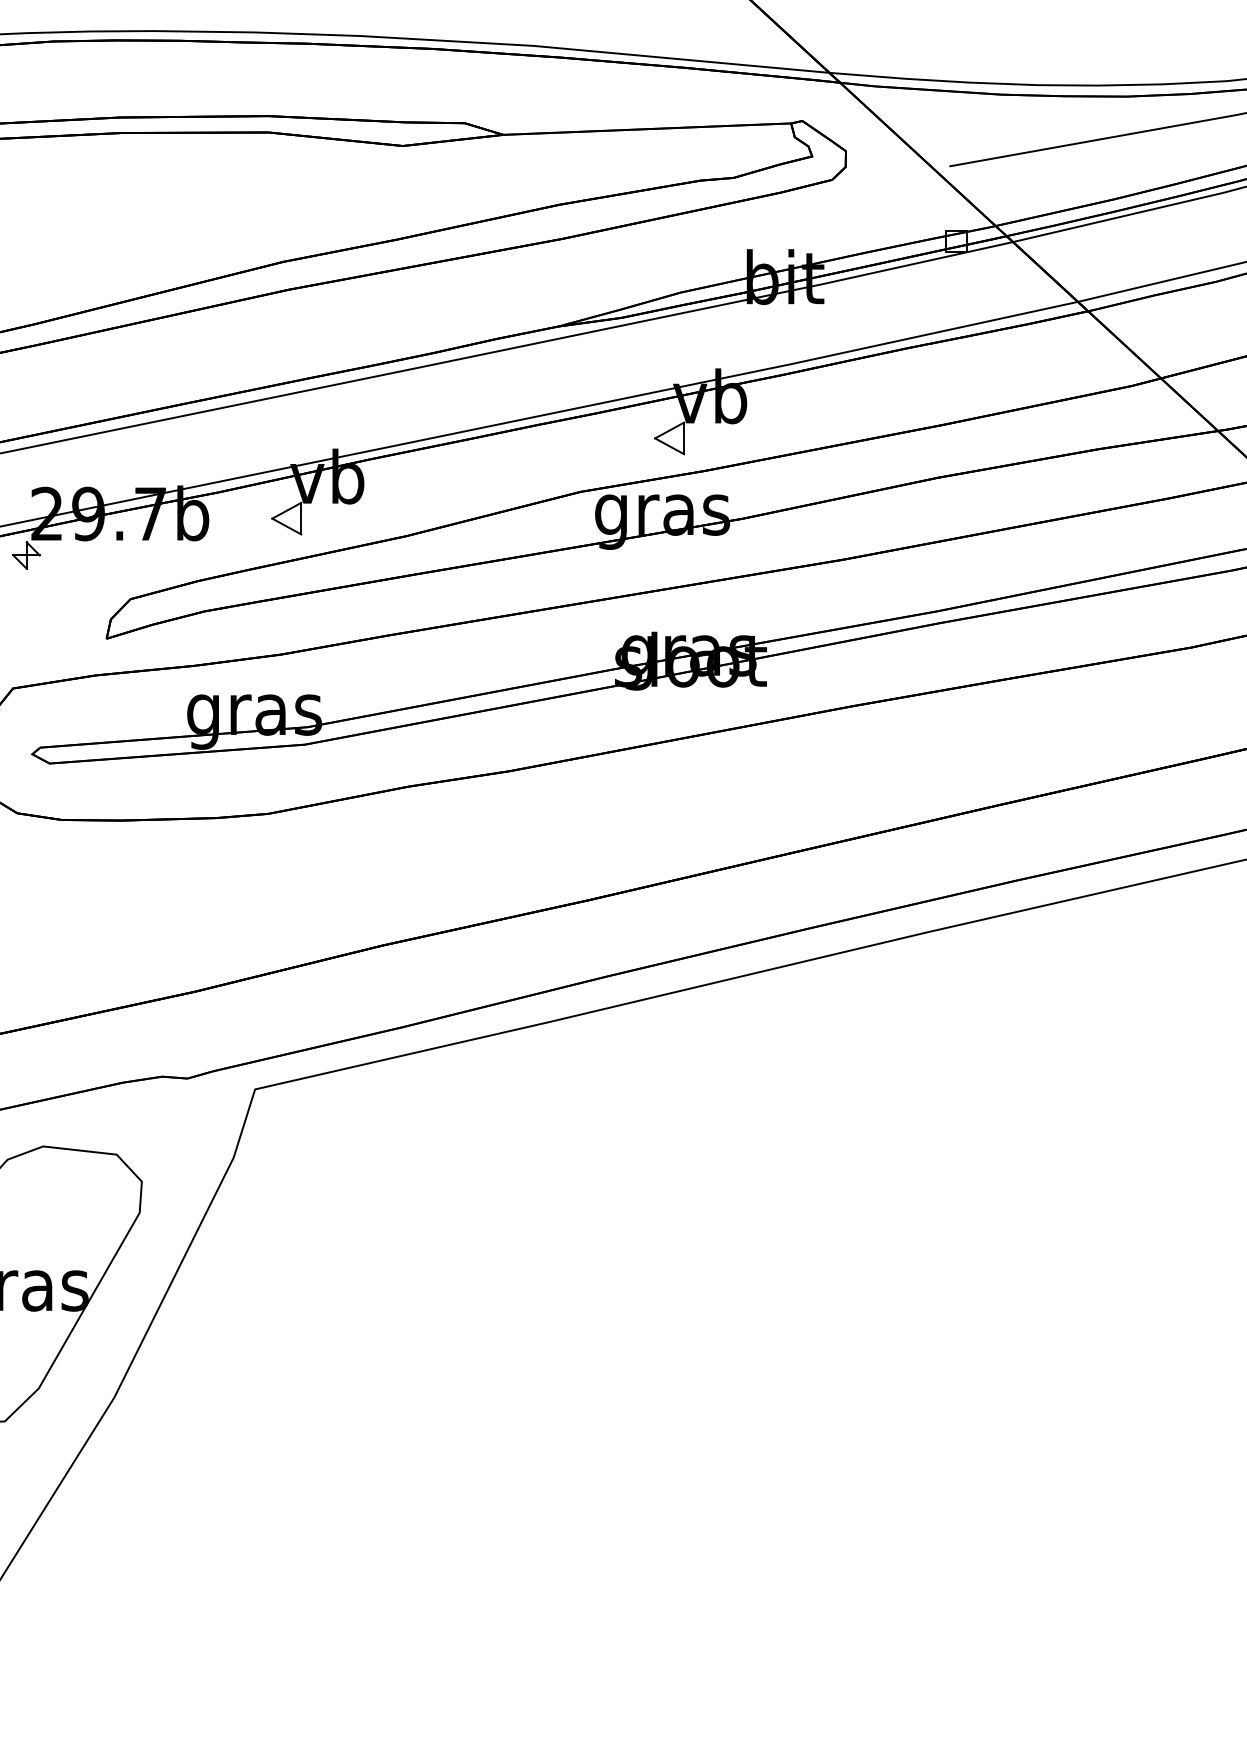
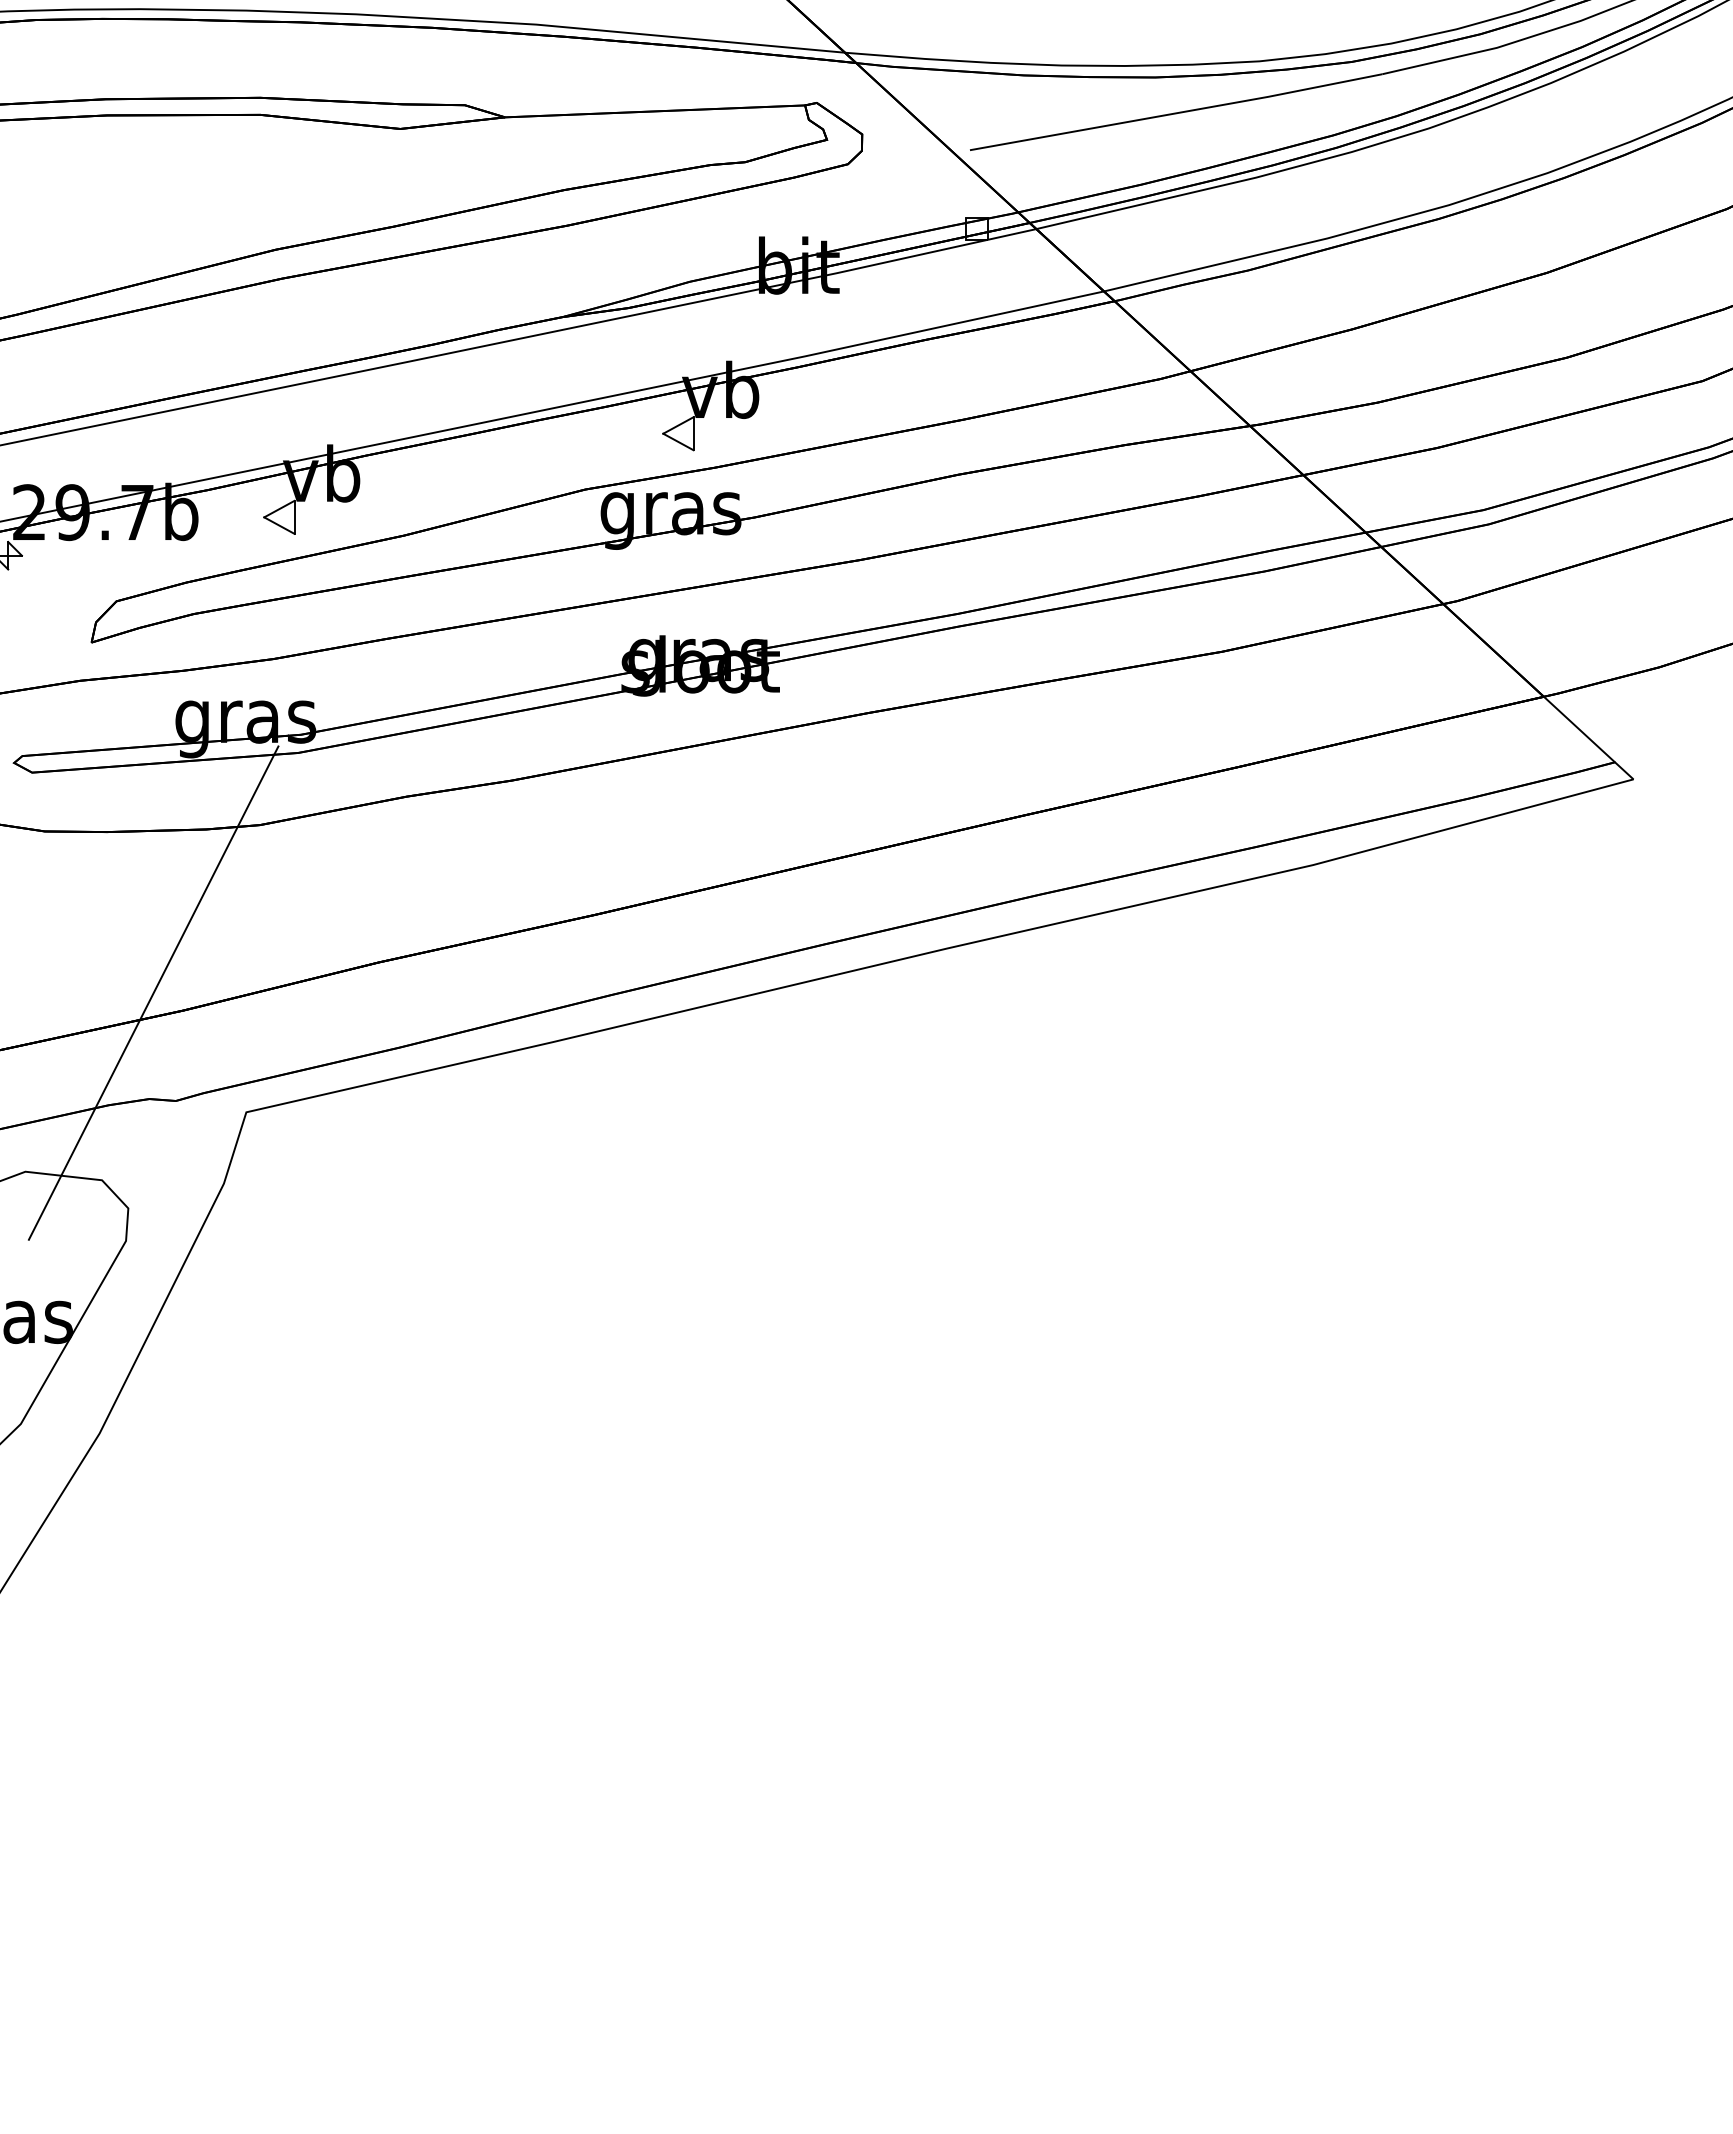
line: (166, 974) -> (153, 992), added

